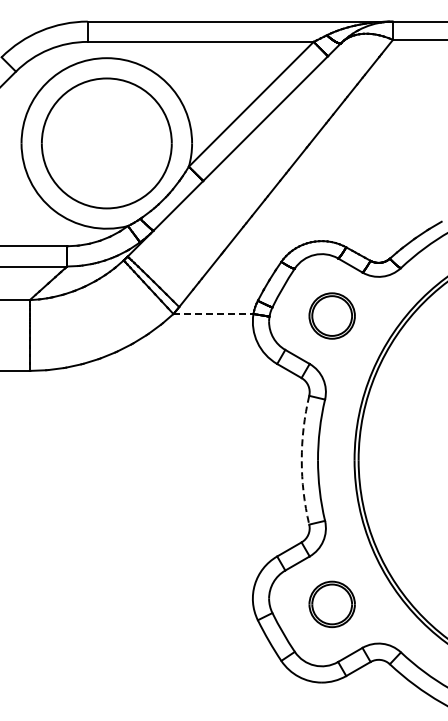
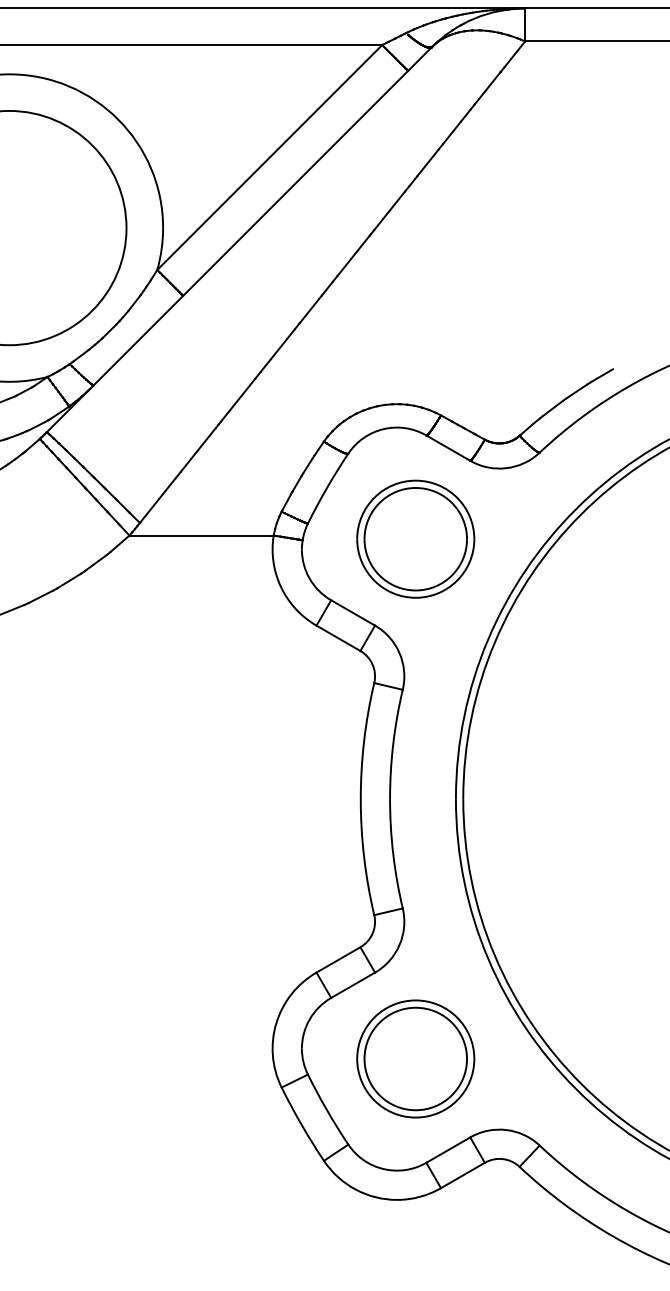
line: (213, 314) -> (201, 536), dashed -> solid
part: (331, 315) -> (414, 538), size x1.43
arc: (301, 460) -> (360, 799), dashed -> solid
part: (331, 604) -> (414, 1059), size x1.43

